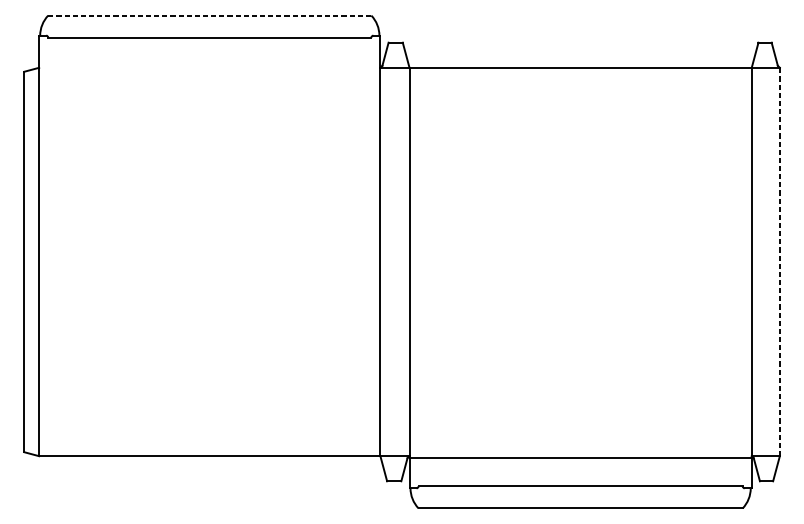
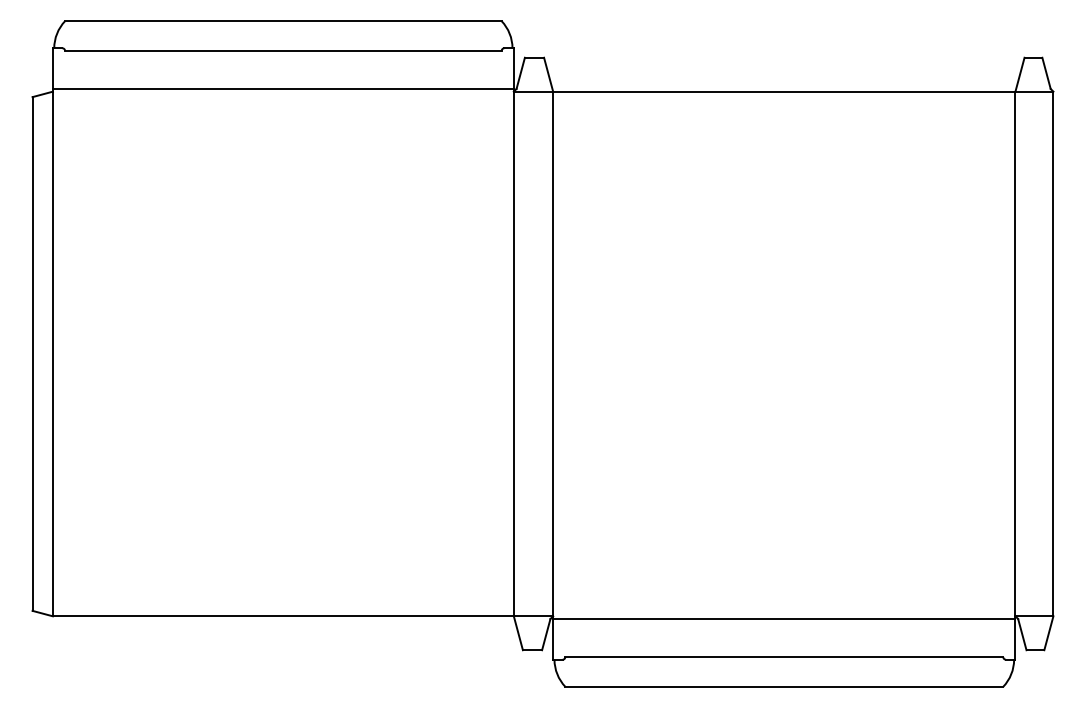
line: (209, 15) -> (283, 21), dashed -> solid
line: (209, 65) -> (282, 88), added
line: (779, 261) -> (1053, 353), dashed -> solid

